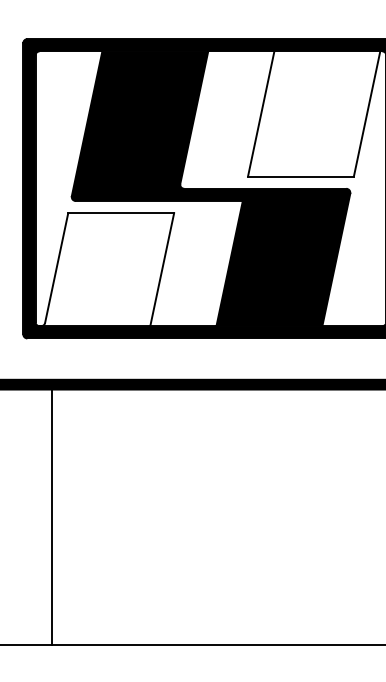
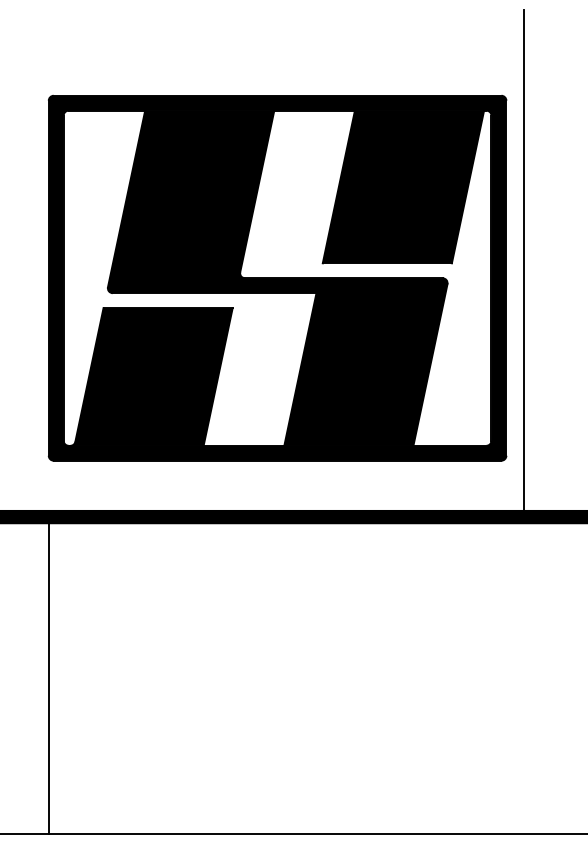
fill: (314, 113) -> (403, 186), added
fill: (107, 269) -> (151, 376), added
line: (51, 514) -> (48, 675), moved

